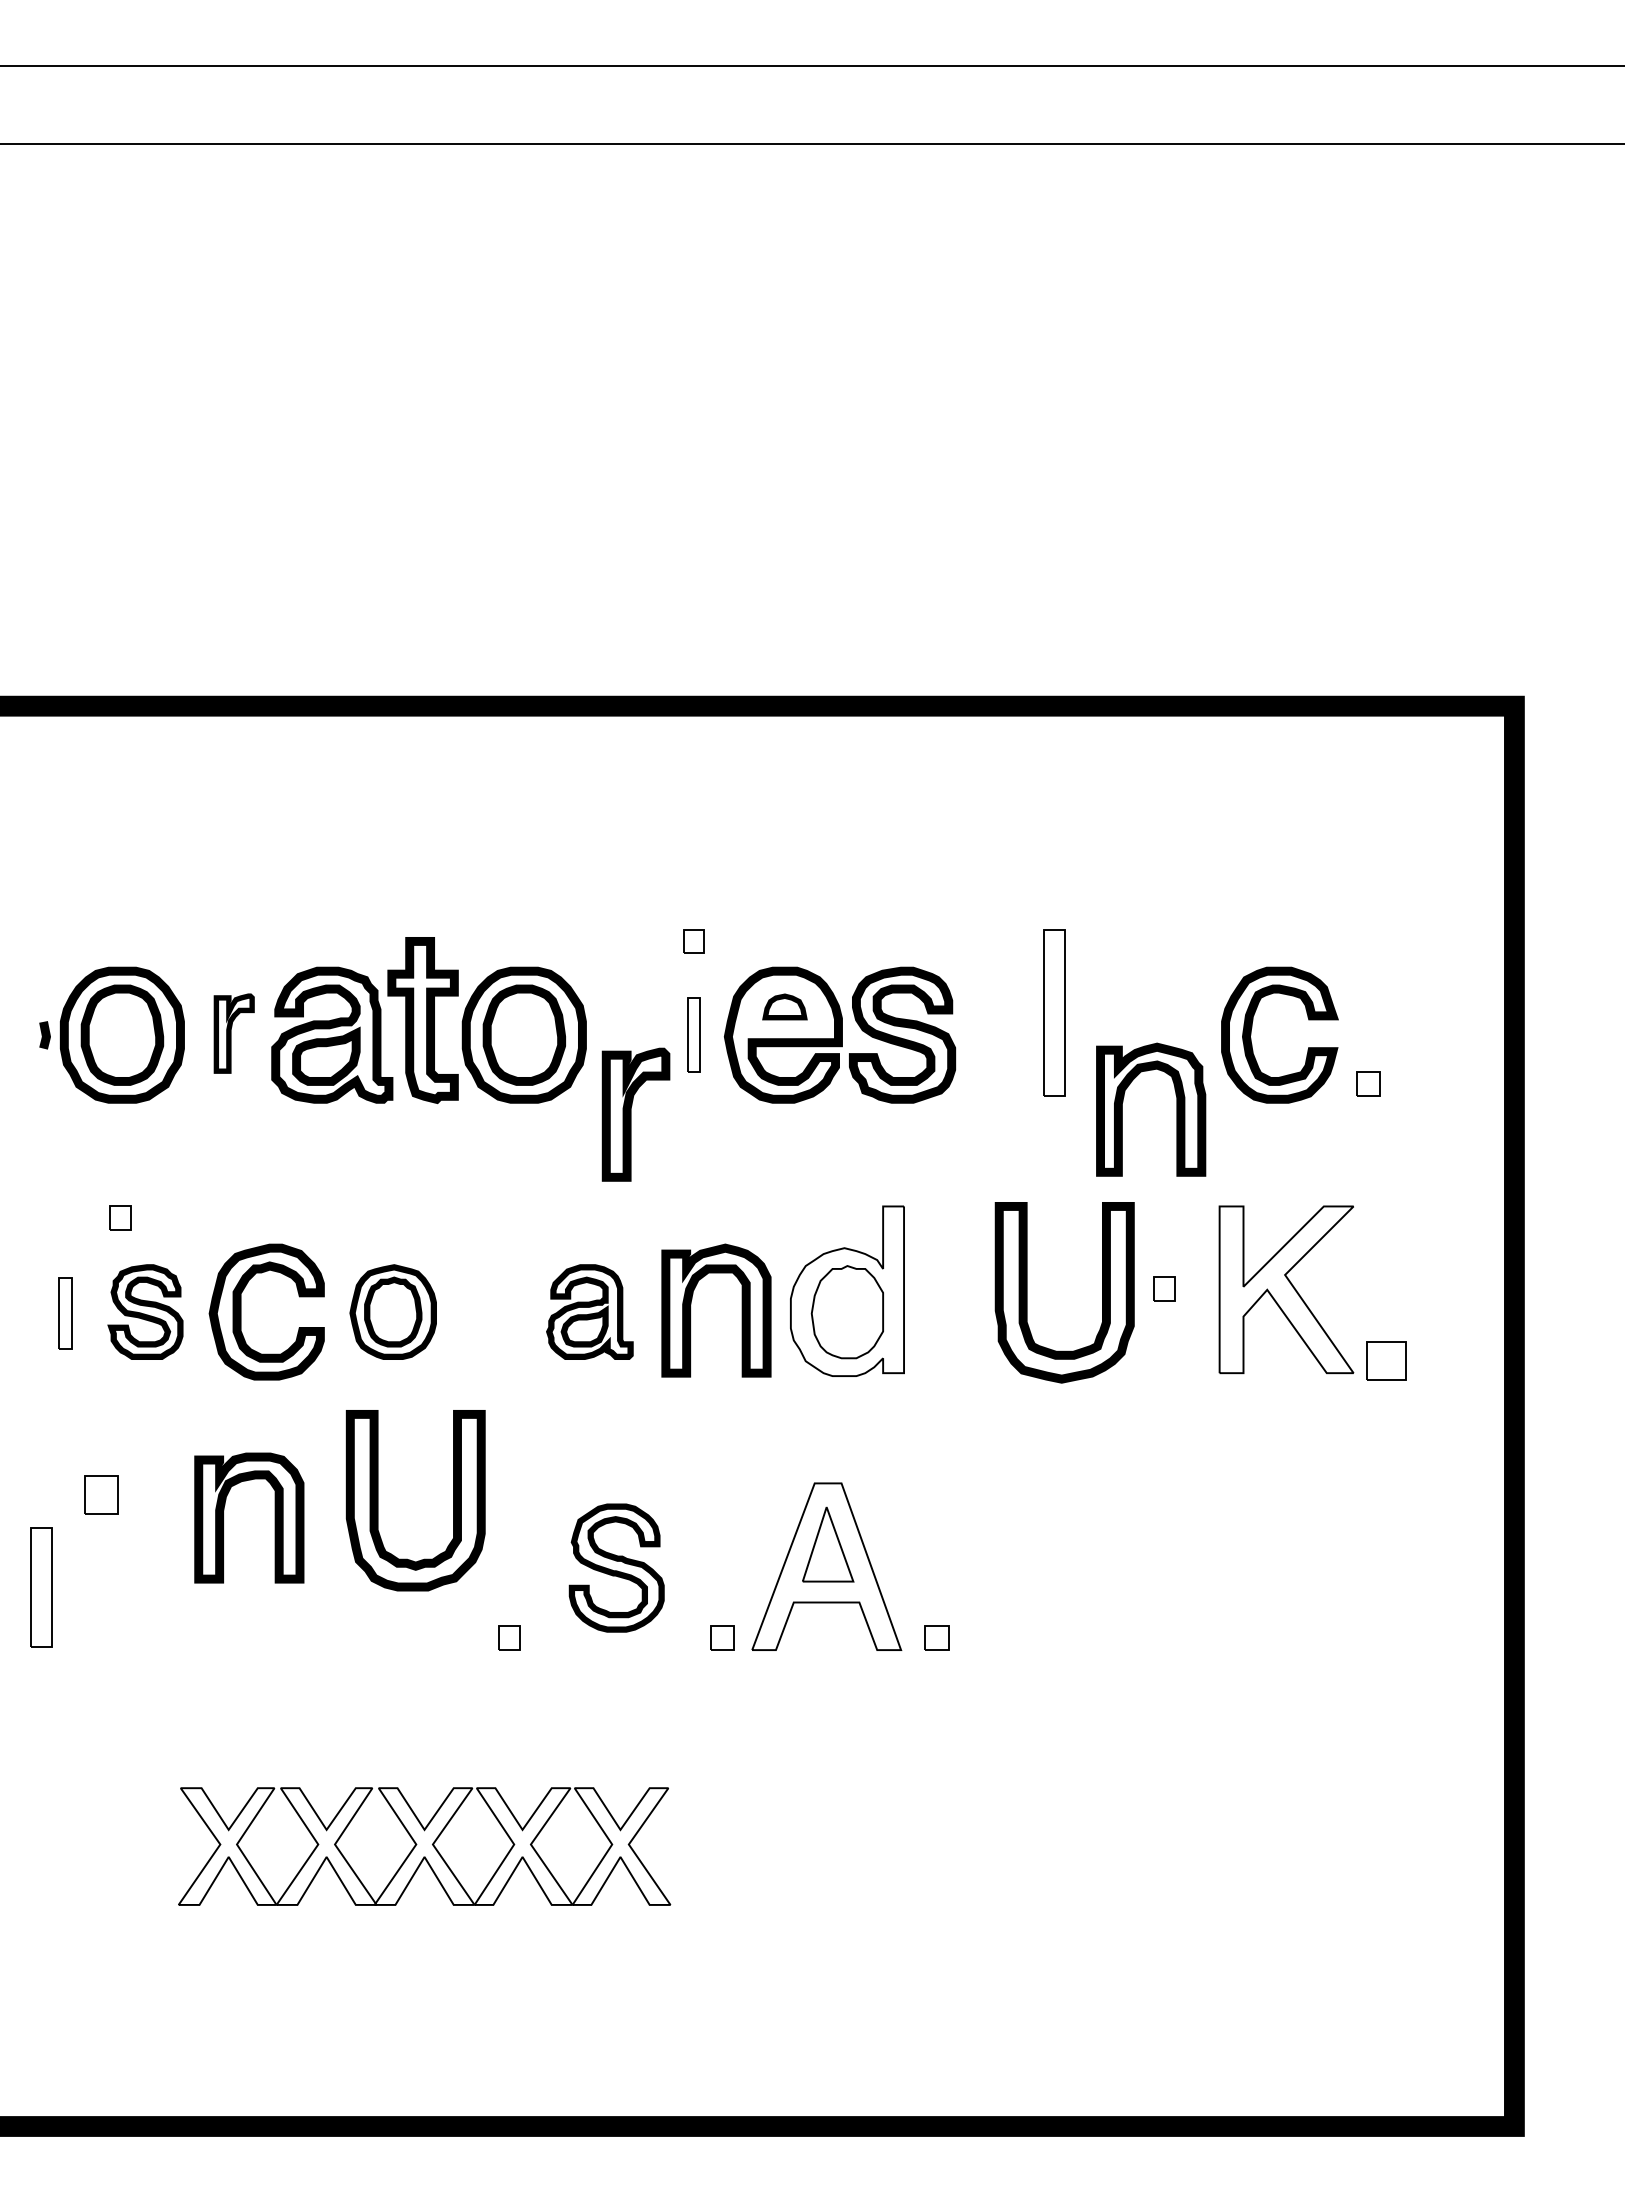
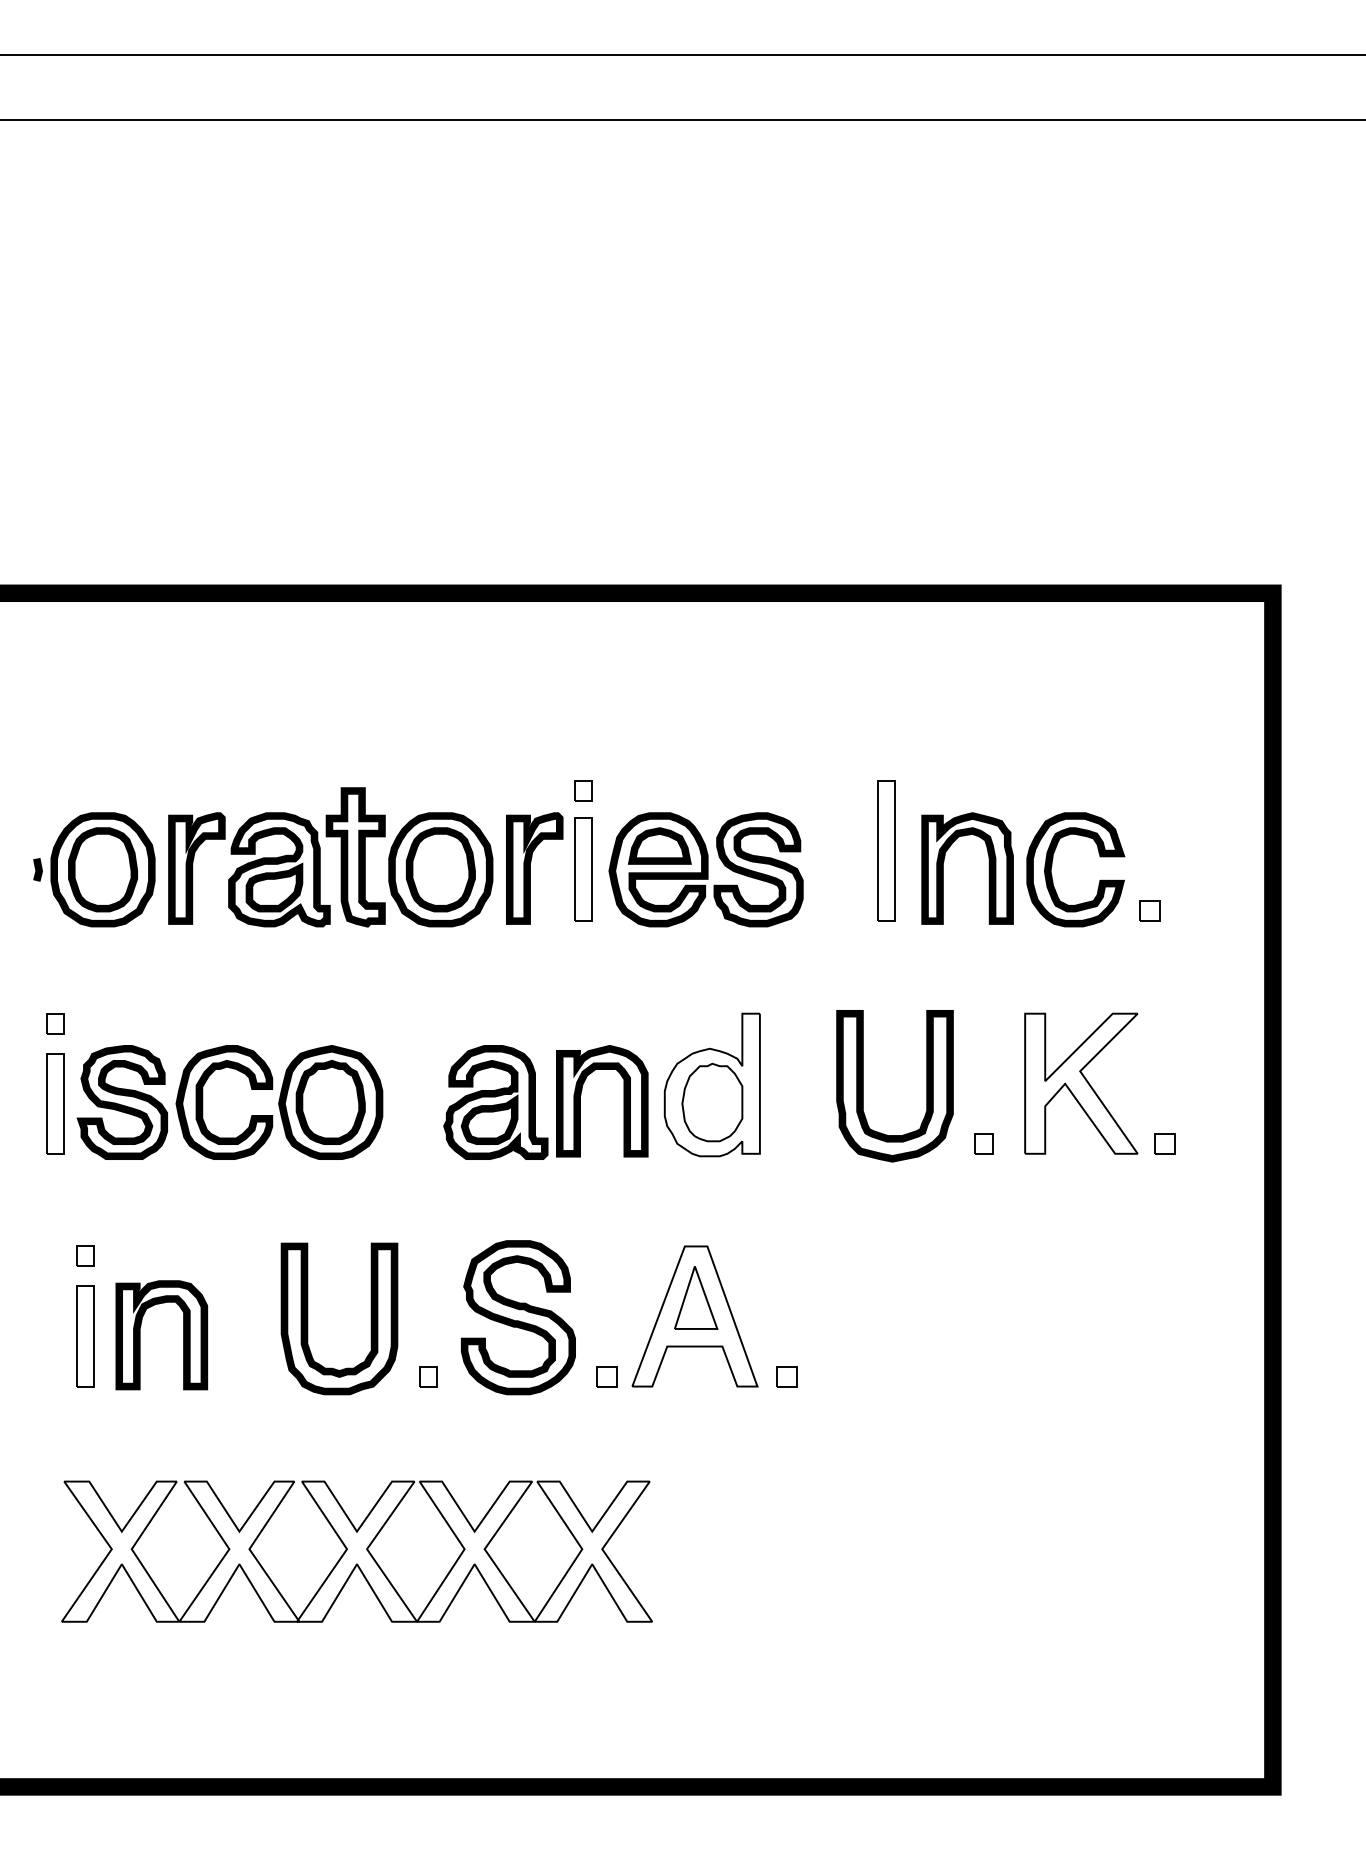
part: (784, 1006) -> (659, 845), size x1.67
part: (234, 1033) -> (197, 868), size x1.67
part: (693, 1034) -> (582, 869), size x1.67
part: (1176, 1109) -> (988, 868), moved
part: (635, 1114) -> (534, 868), moved
part: (120, 1217) -> (55, 1022), moved
part: (1164, 1288) -> (983, 1143), moved
part: (145, 1311) -> (122, 1101), size x1.43
part: (392, 1311) -> (330, 1101), size x1.43
part: (589, 1311) -> (495, 1101), size x1.43
part: (65, 1313) -> (55, 1103), size x1.67
part: (1385, 1360) -> (1164, 1143), size x0.62
part: (101, 1494) -> (85, 1255), size x0.62
part: (378, 1500) -> (308, 1318), moved
part: (274, 1517) -> (182, 1334), moved
part: (616, 1567) -> (518, 1317), size x1.43
part: (41, 1587) -> (85, 1336), moved
part: (424, 1846) -> (356, 1551), size x1.43

